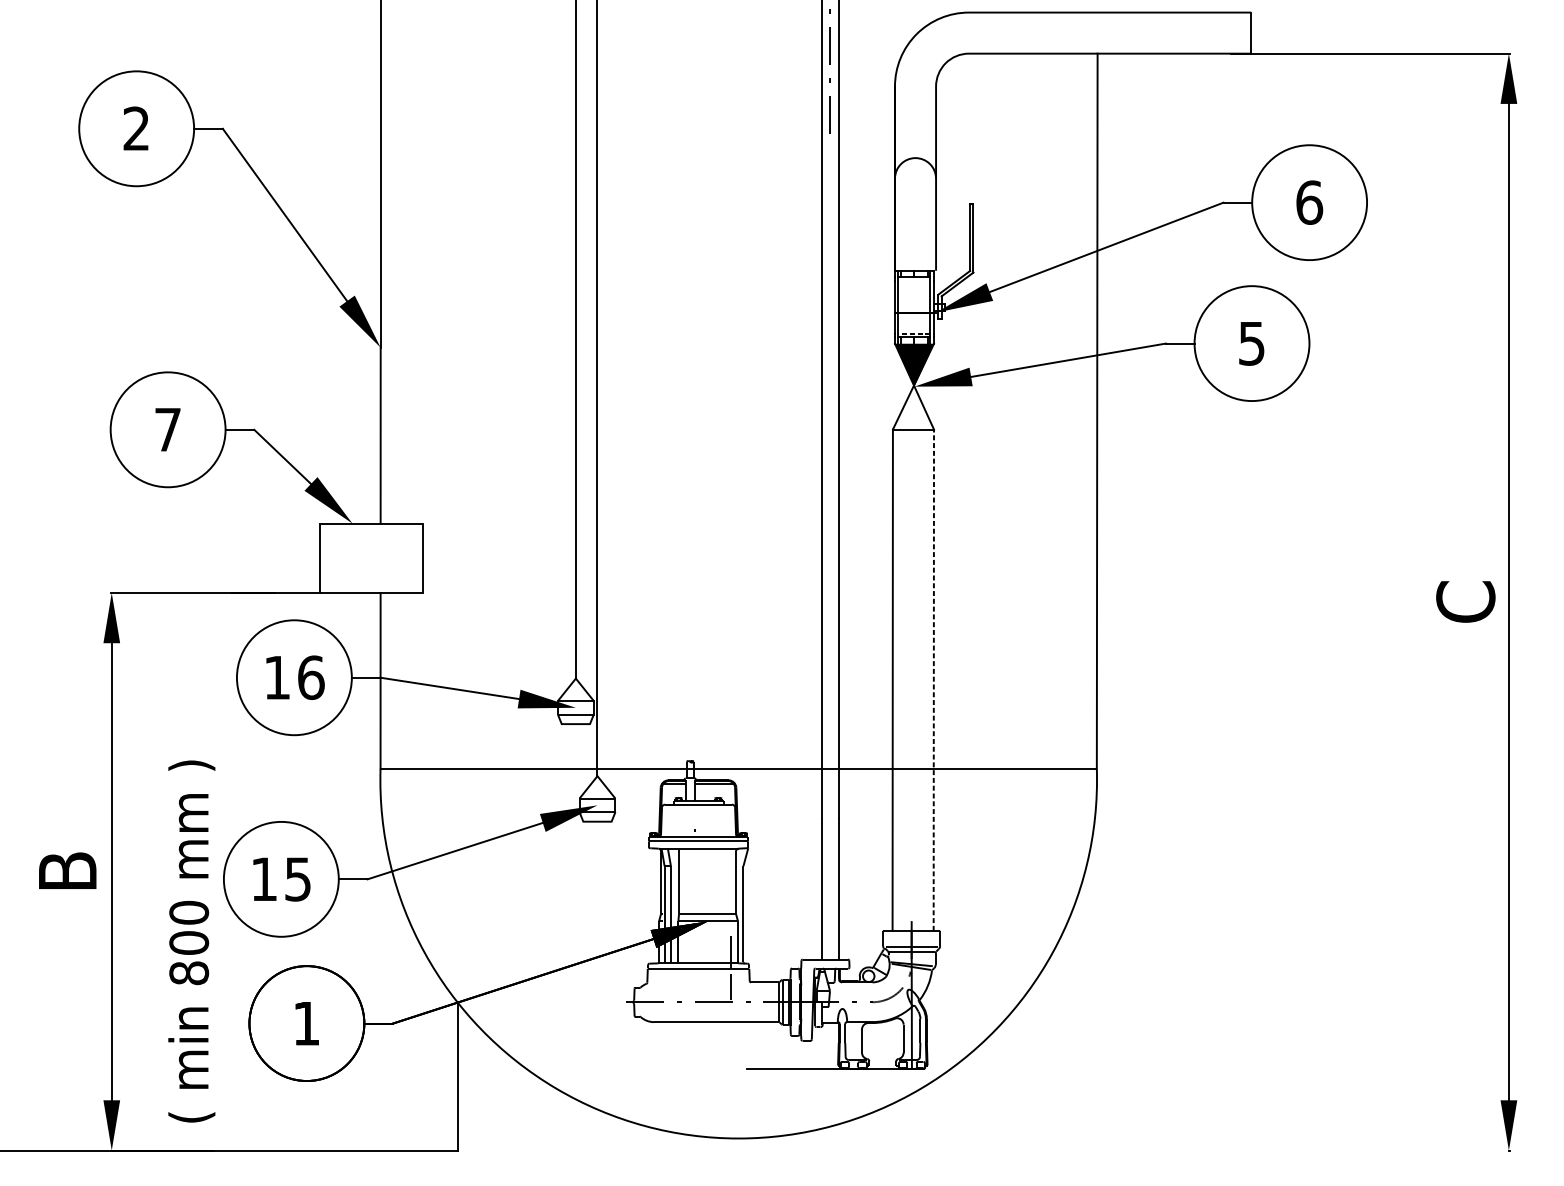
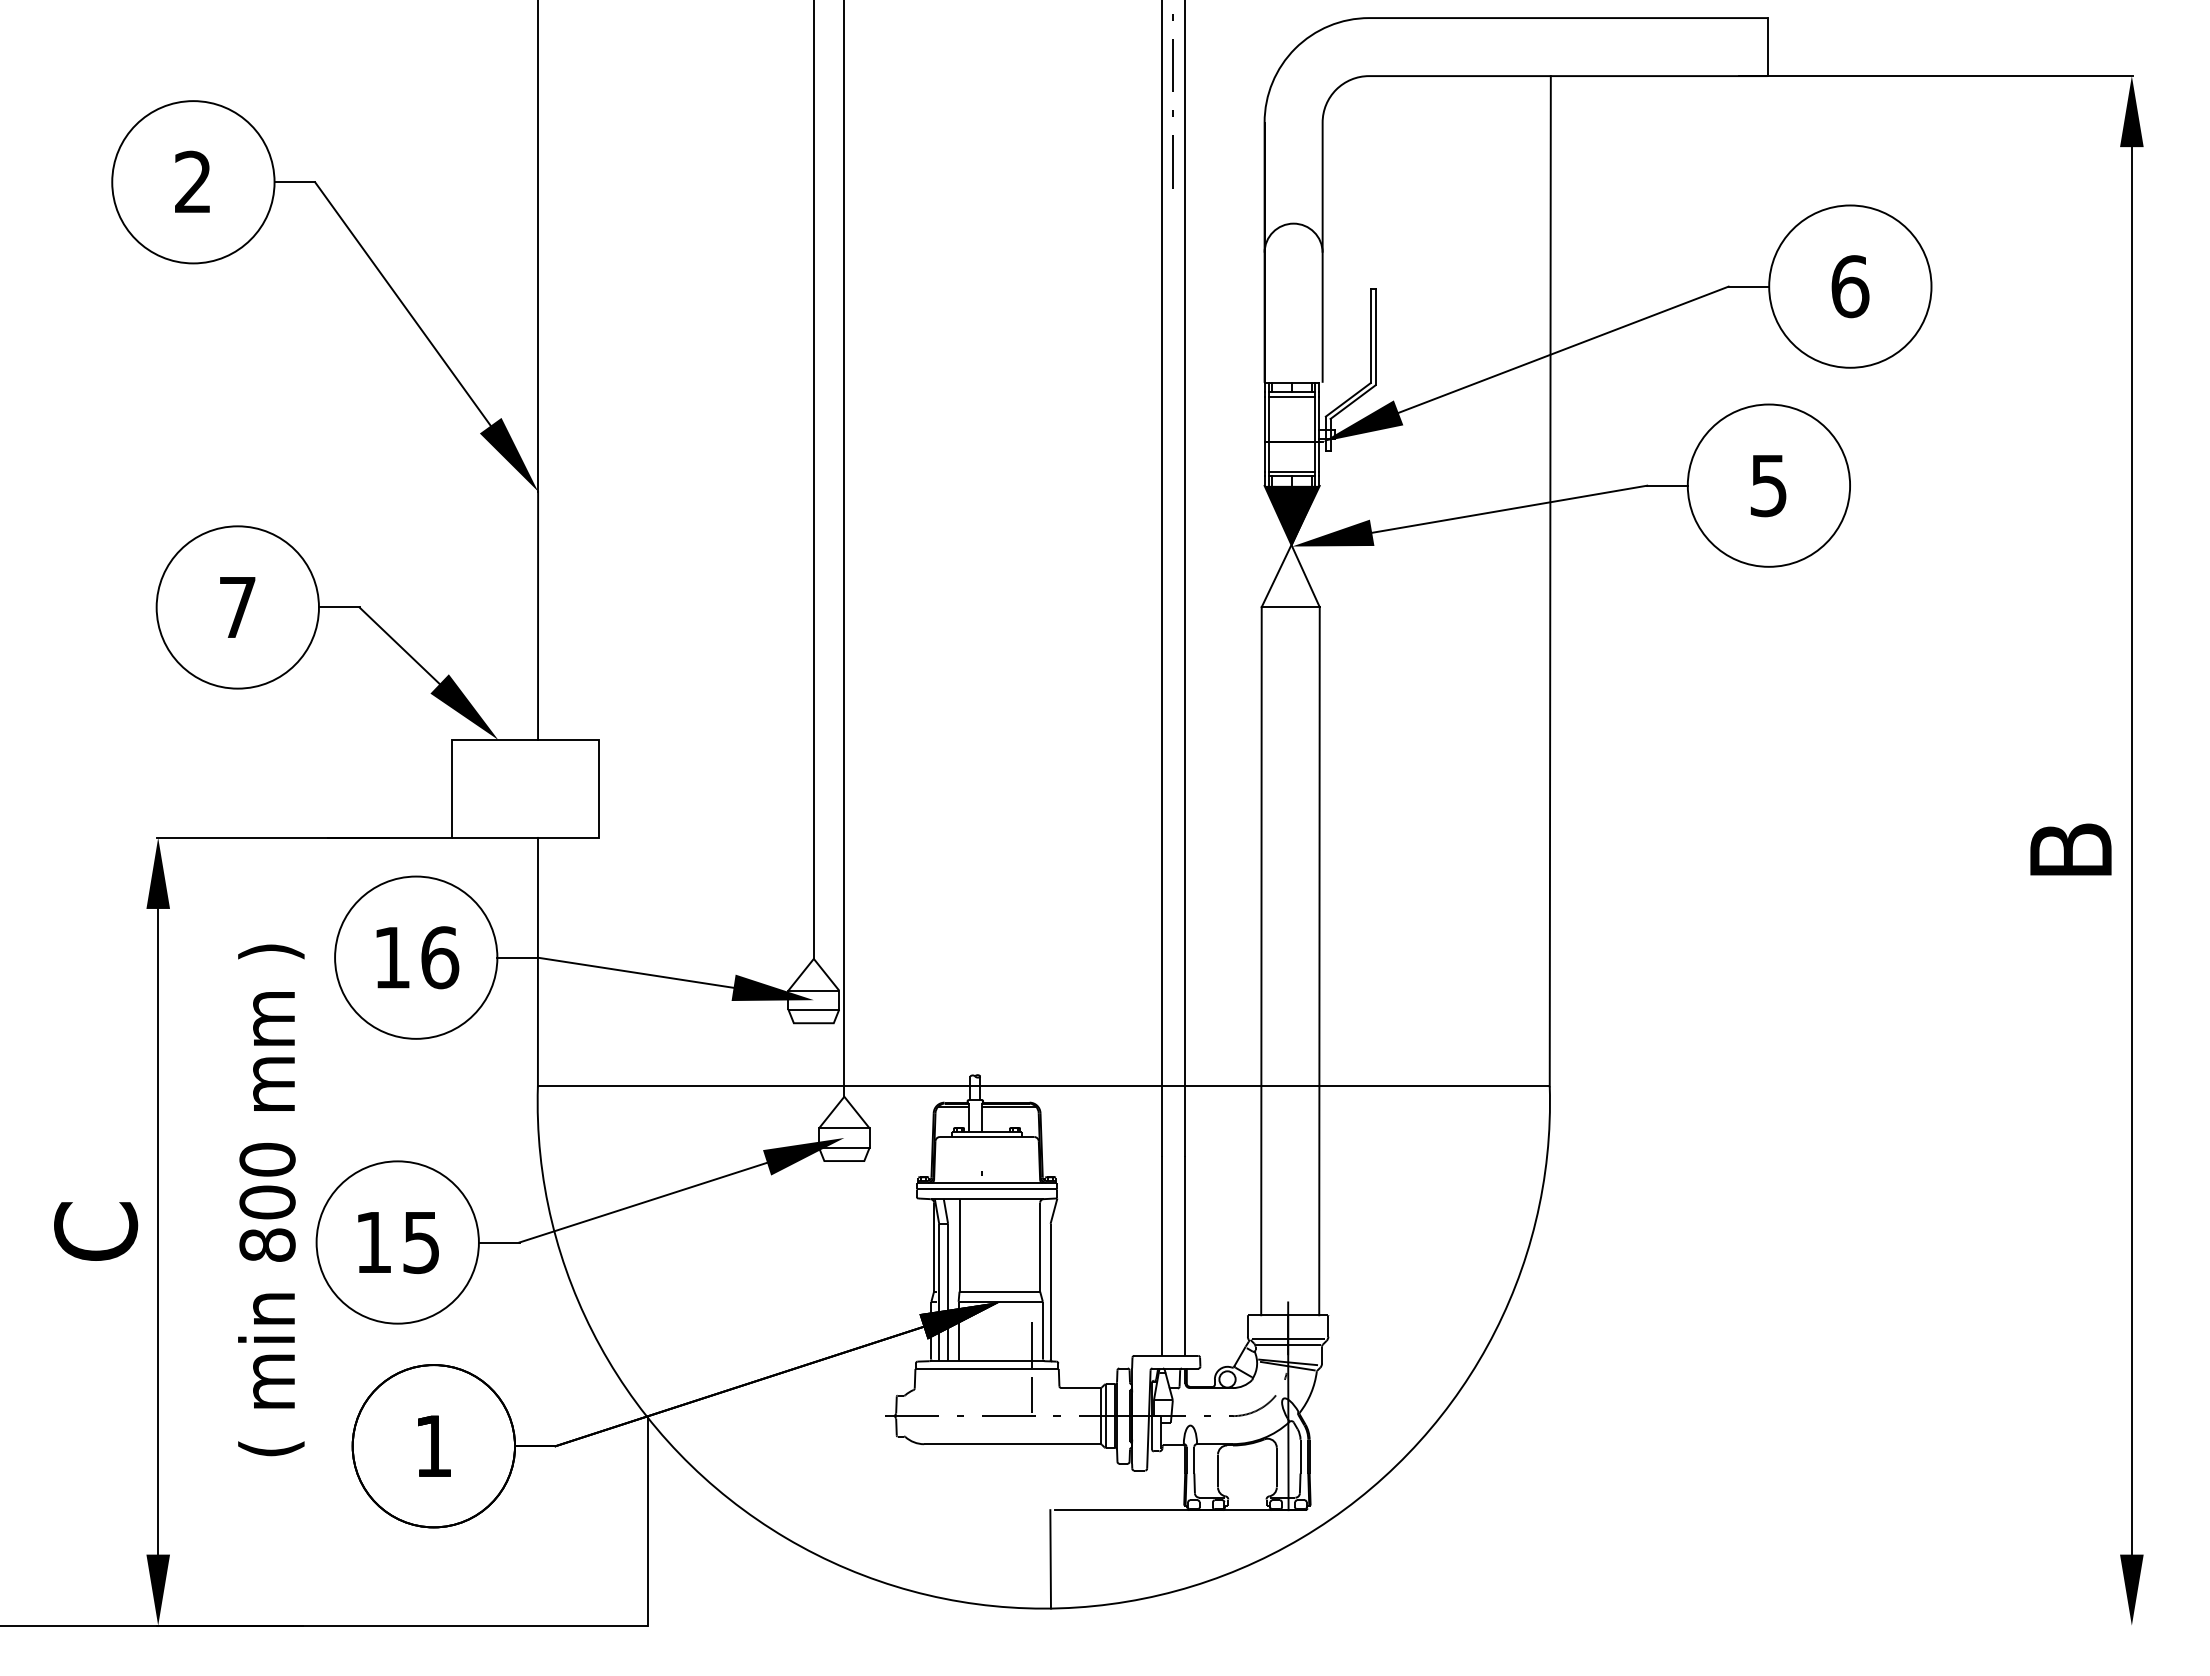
line: (914, 280) -> (1291, 396), added
line: (914, 333) -> (1291, 471), dashed -> solid
text: (1466, 601) -> (2071, 850), C -> B
line: (933, 679) -> (1319, 960), dashed -> solid
text: (68, 871) -> (96, 1231), B -> C
text: (191, 941) -> (271, 1200), moved
line: (743, 1103) -> (1050, 1559), added

